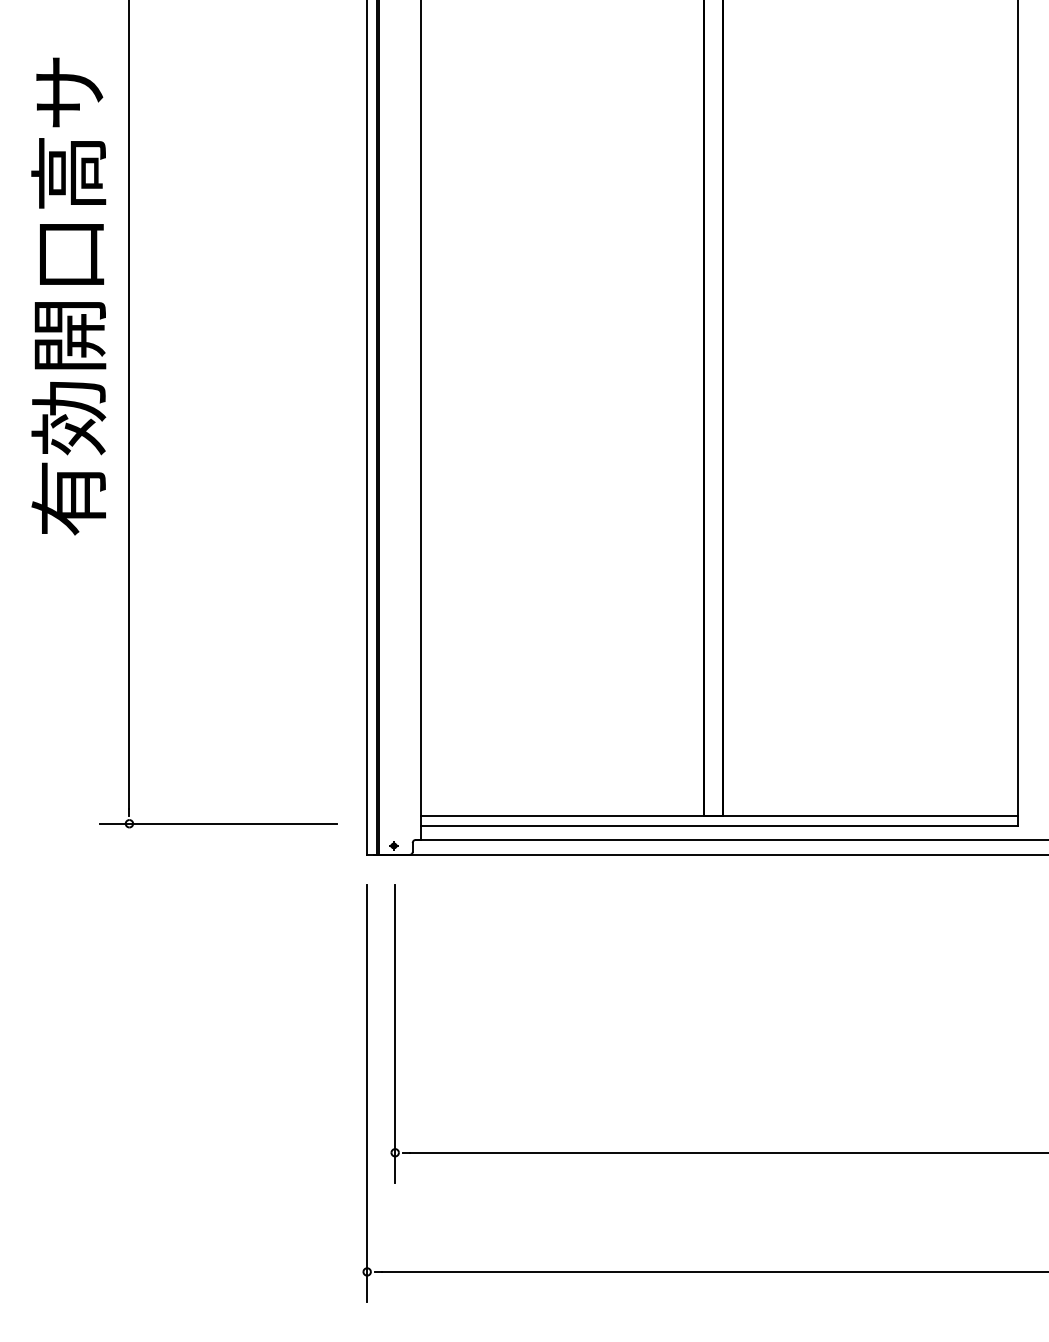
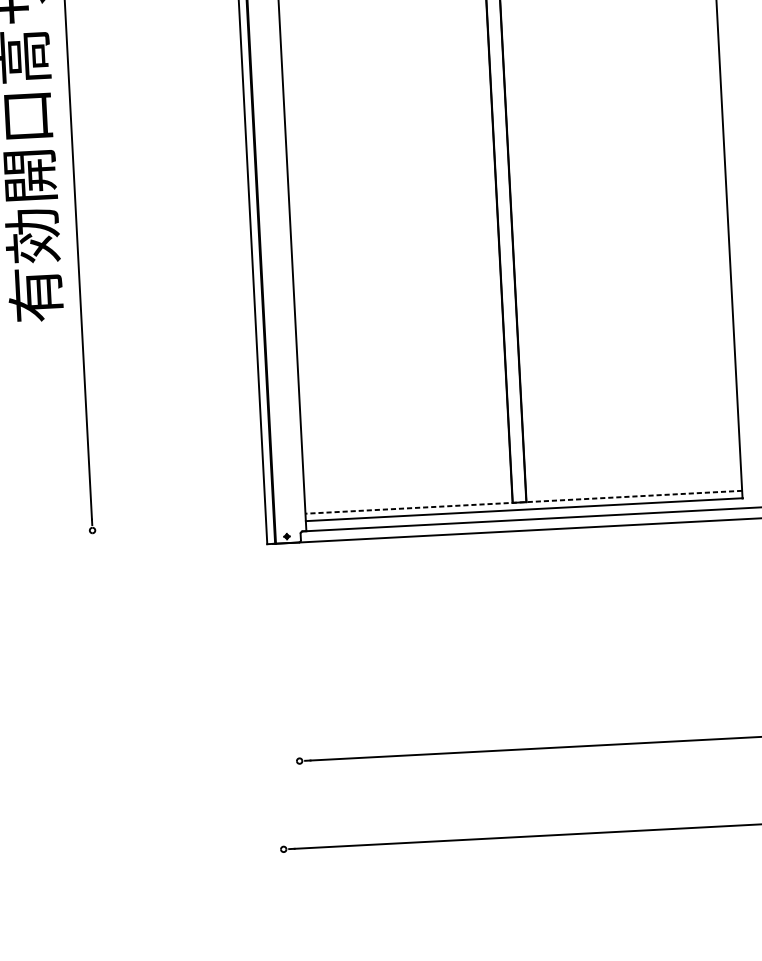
line: (718, 816) -> (523, 502), solid -> dashed
line: (217, 823) -> (156, 526), removed
line: (395, 1033) -> (295, 673), removed
line: (367, 1092) -> (277, 718), removed

